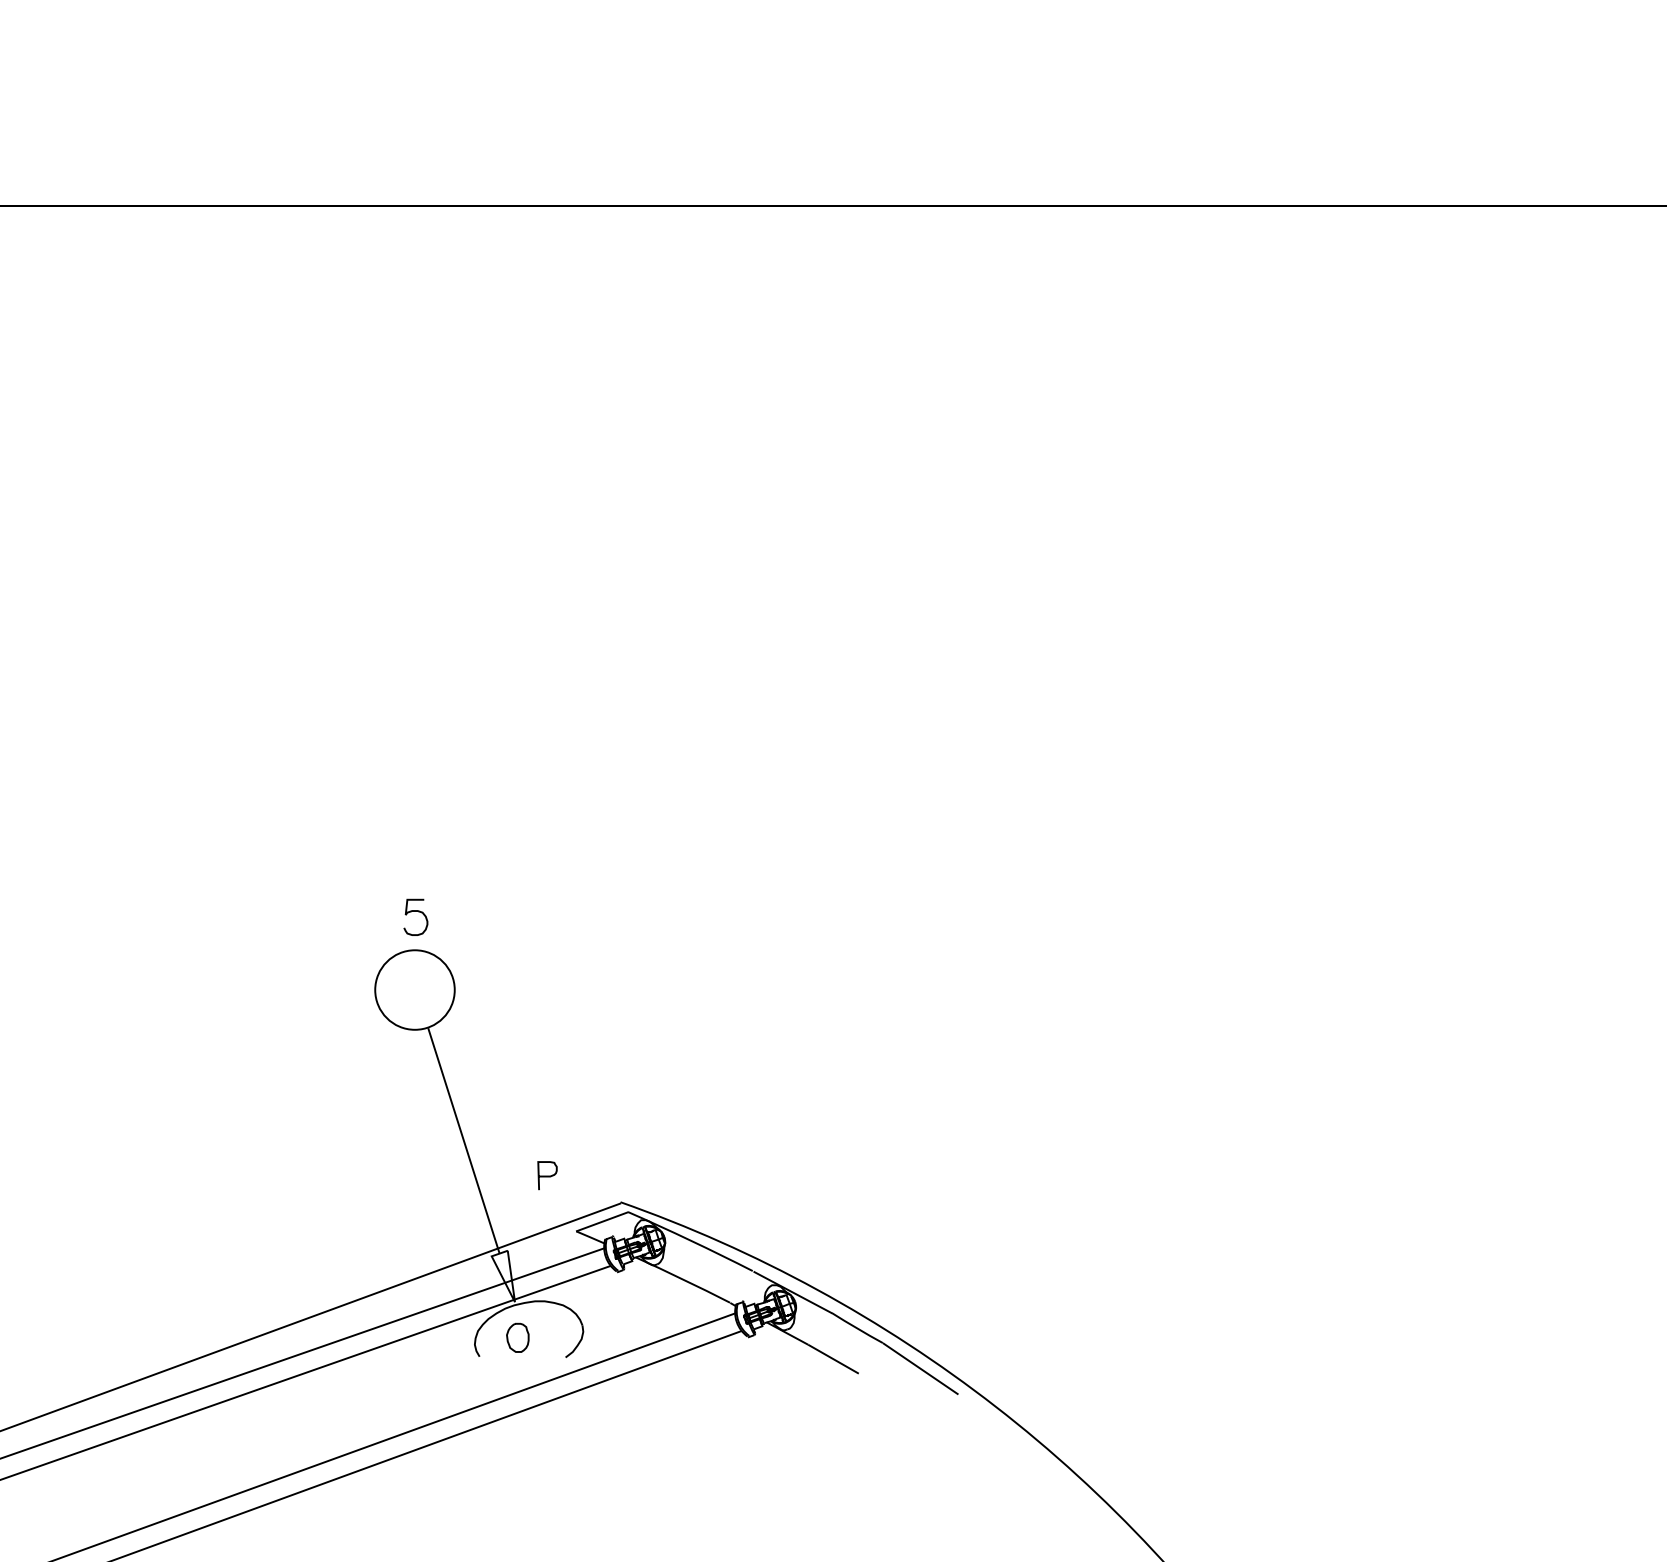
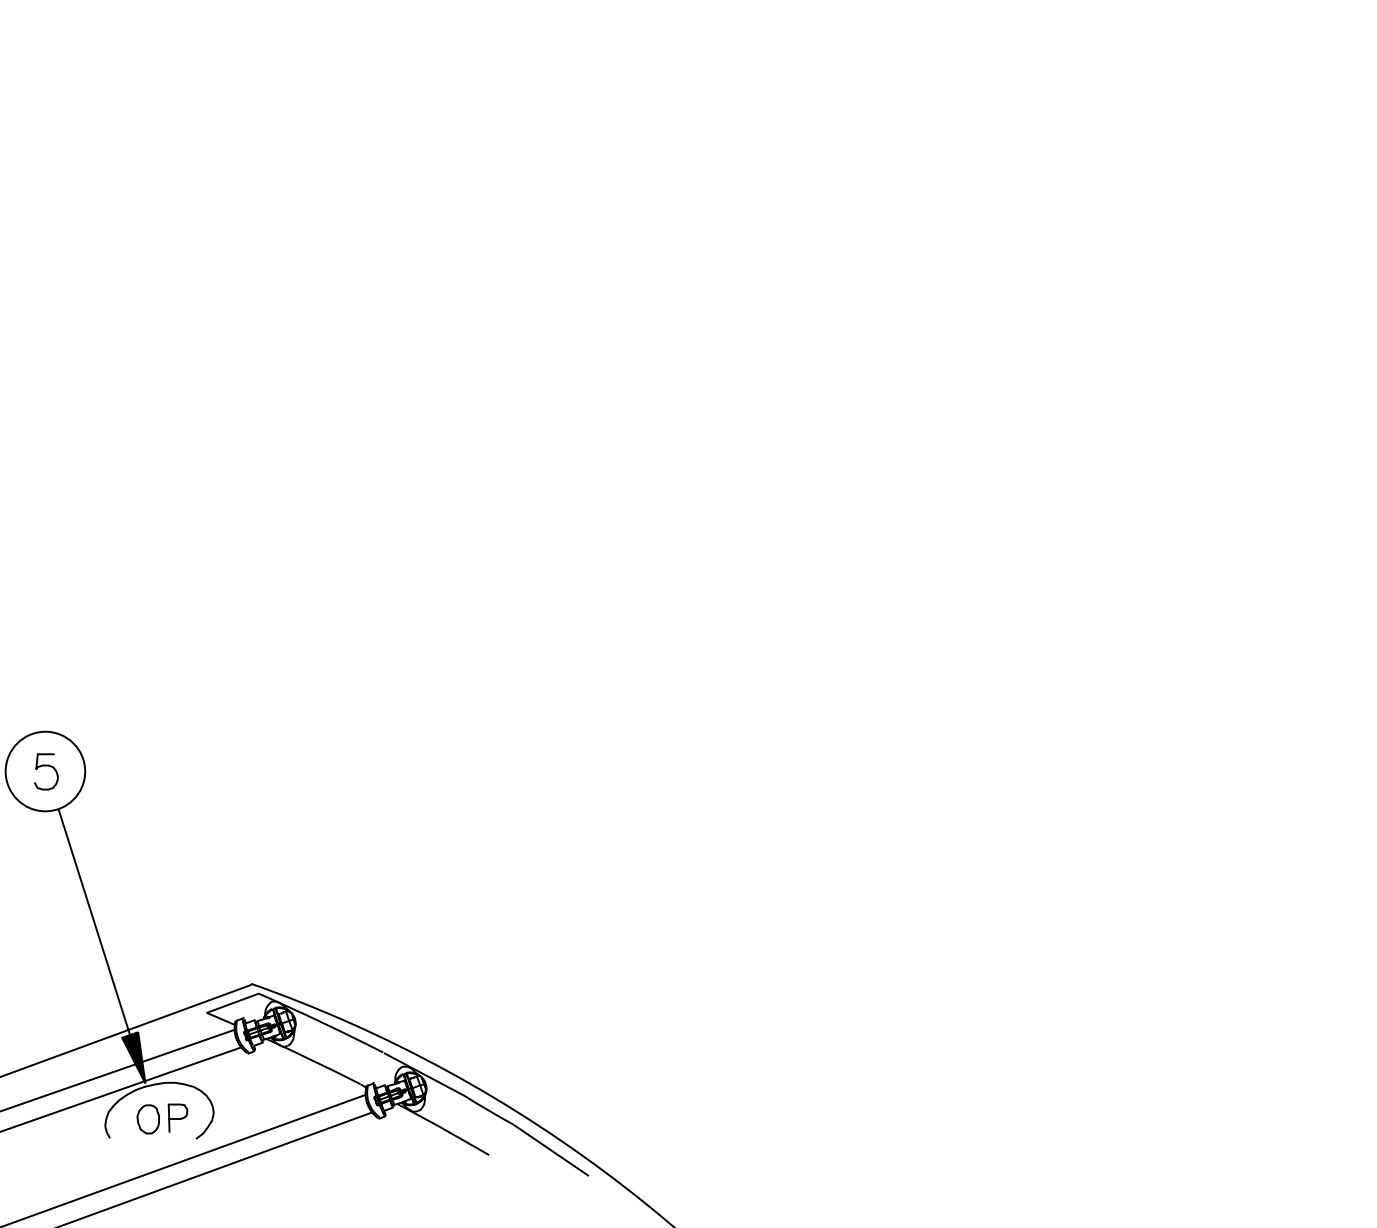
curve: (415, 911) -> (45, 765), moved
curve: (547, 1175) -> (177, 1117), moved
fill: (503, 1276) -> (133, 1057), added

